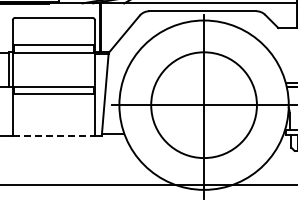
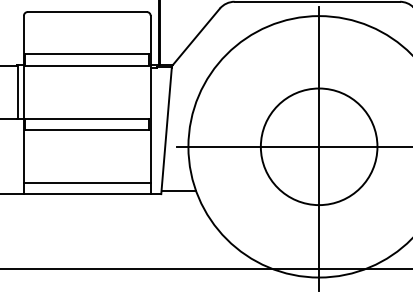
circle: (203, 104) -> (318, 145), size x0.71
line: (53, 128) -> (86, 182), added
line: (54, 135) -> (88, 193), dashed -> solid

